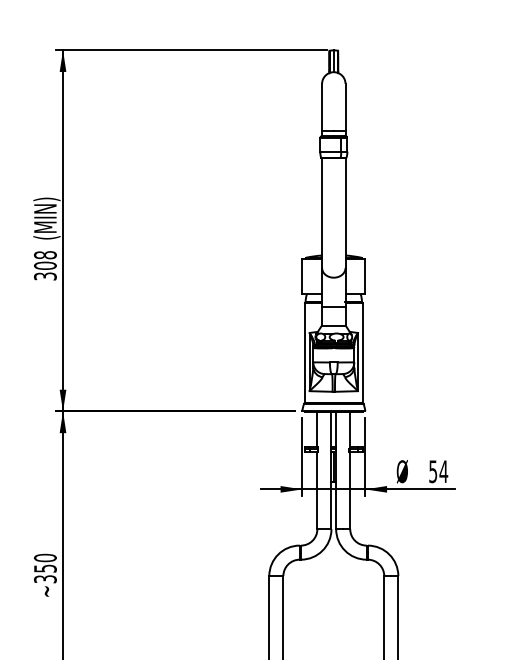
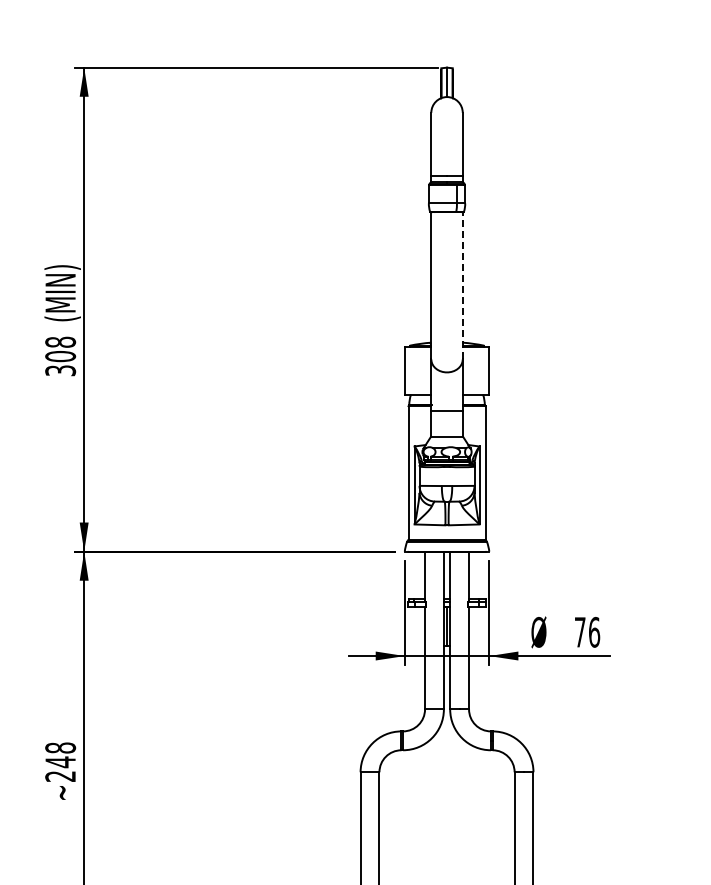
line: (345, 212) -> (462, 285), solid -> dashed
text: (438, 471) -> (587, 631), 54 -> 76
text: (45, 568) -> (60, 761), ~350 -> ~248

